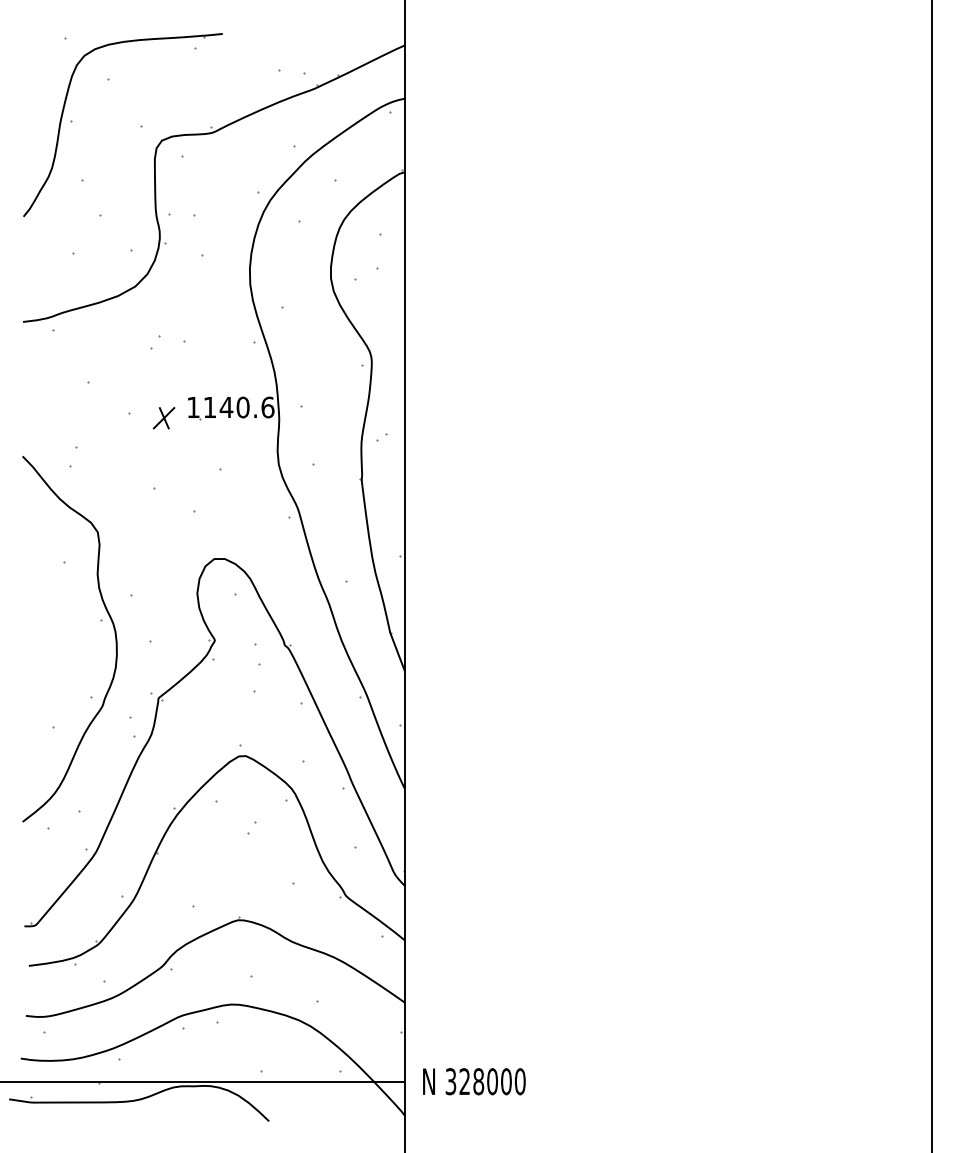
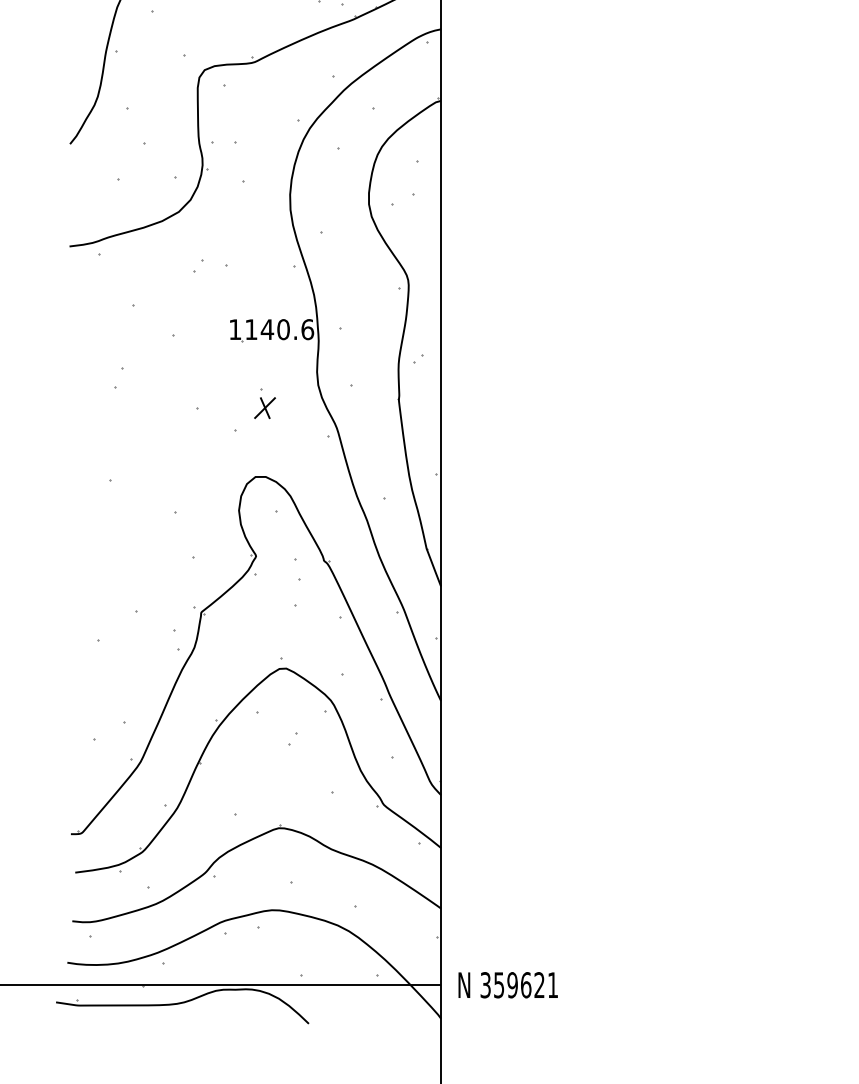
part: (163, 418) -> (264, 408), moved
part: (100, 620) -> (144, 536), removed
text: (492, 1081) -> (526, 985), 328000 -> 359621

